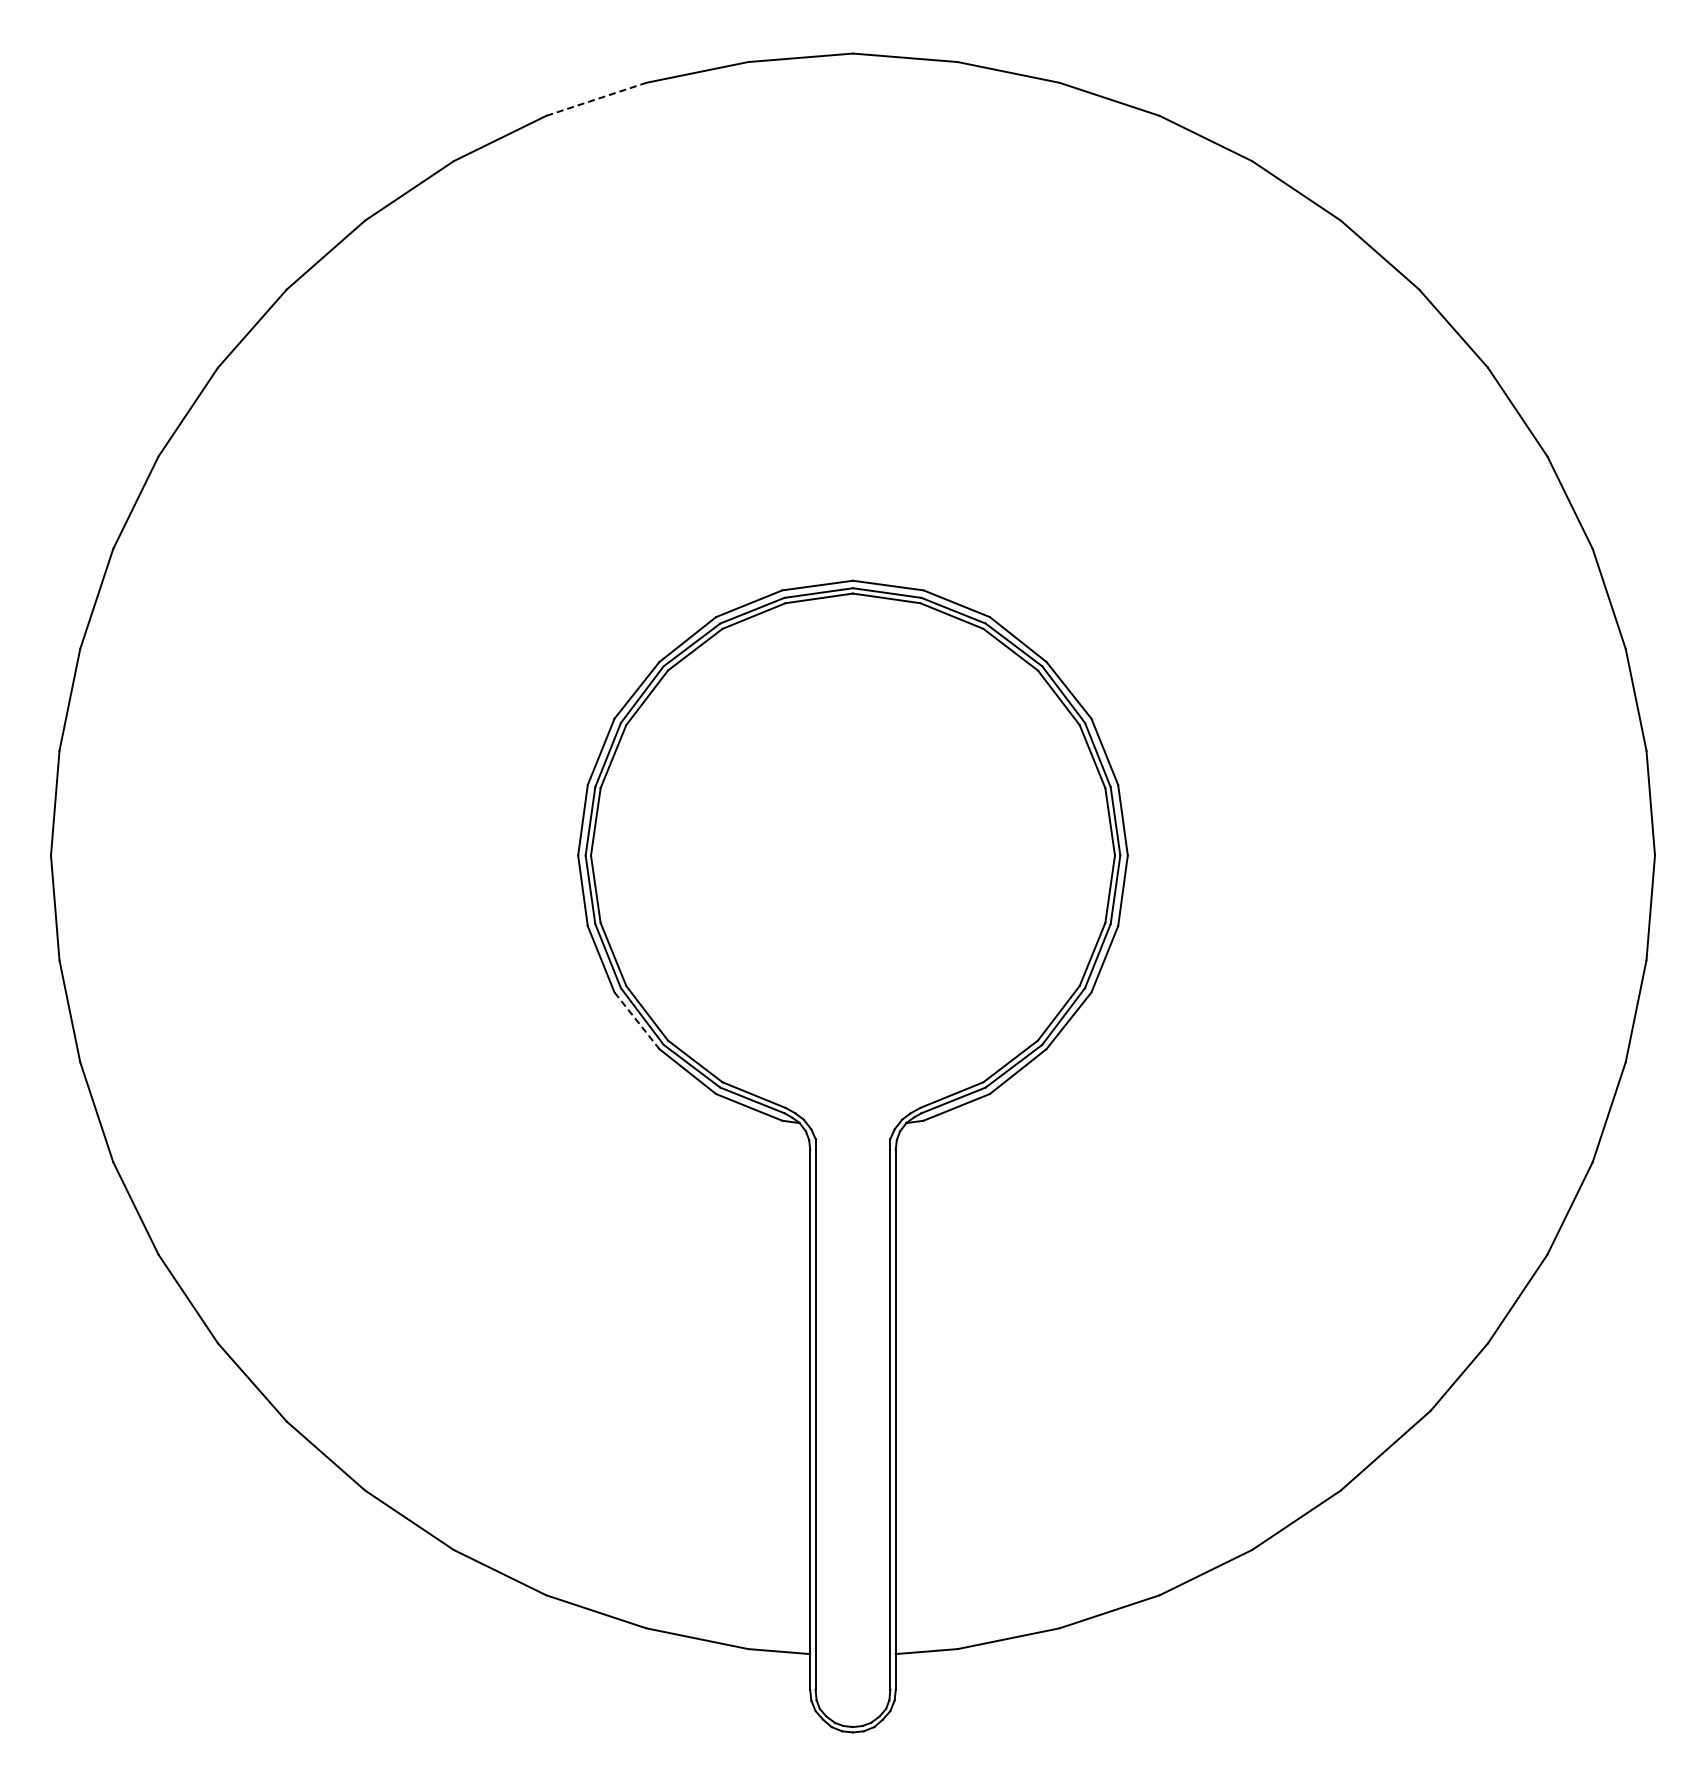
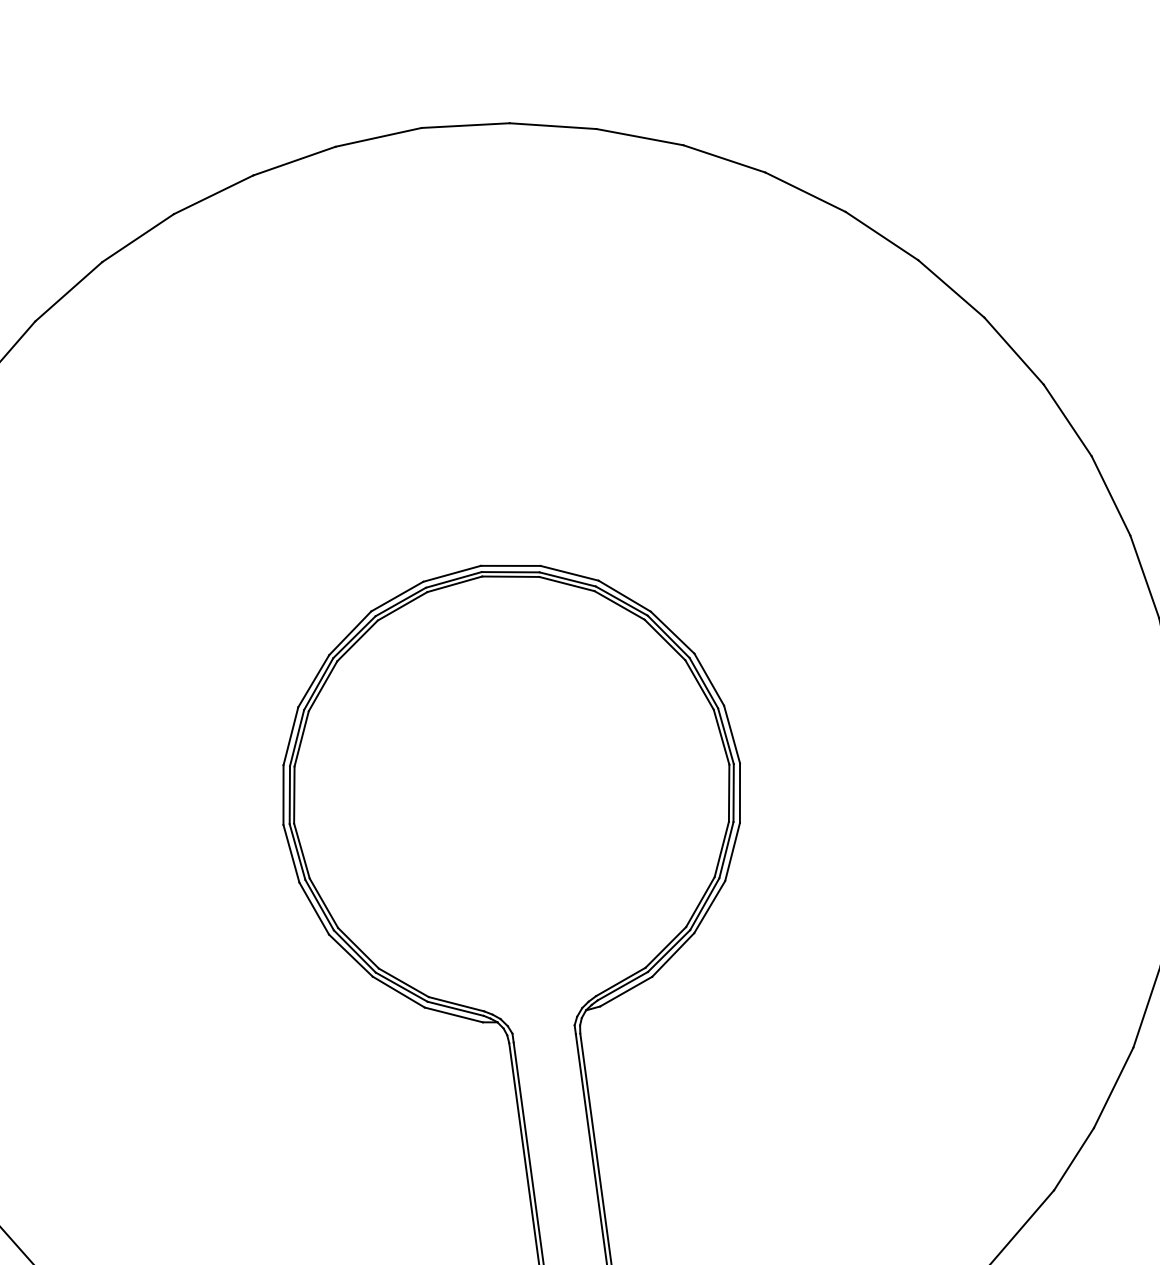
line: (596, 99) -> (213, 194), dashed -> solid
line: (637, 1021) -> (351, 956), dashed -> solid

